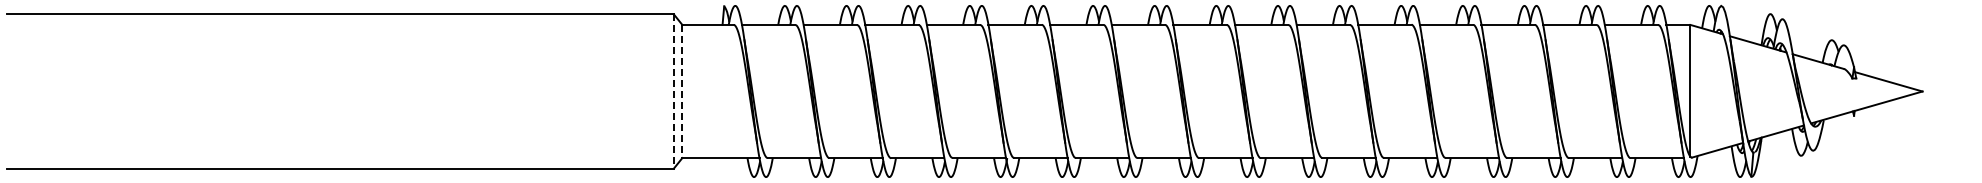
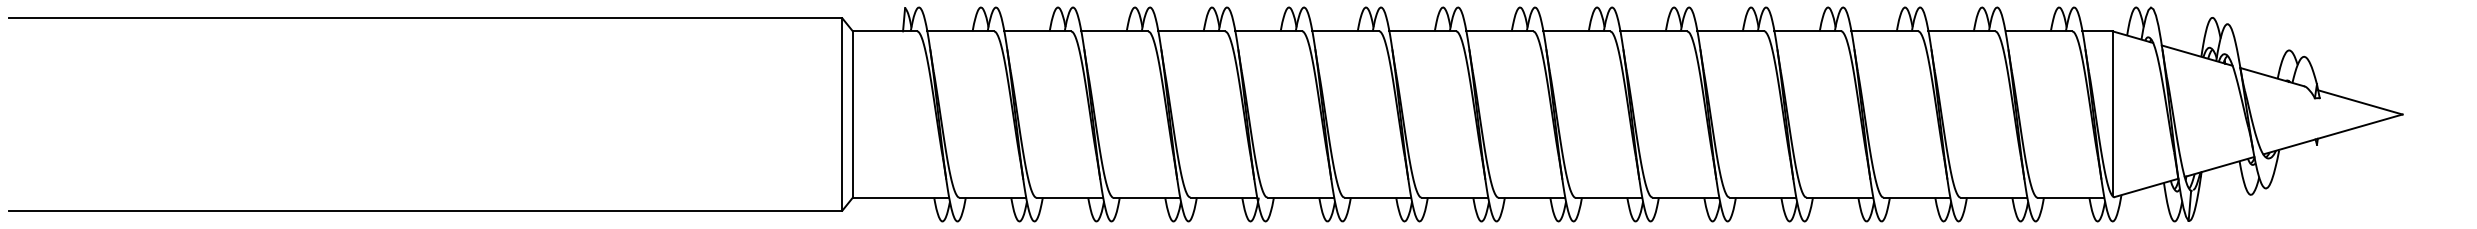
line: (682, 91) -> (852, 114), dashed -> solid
line: (673, 92) -> (841, 115), dashed -> solid

